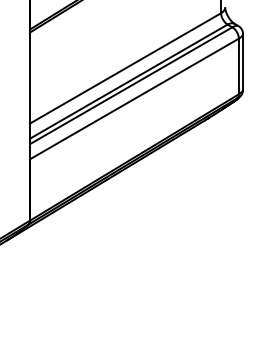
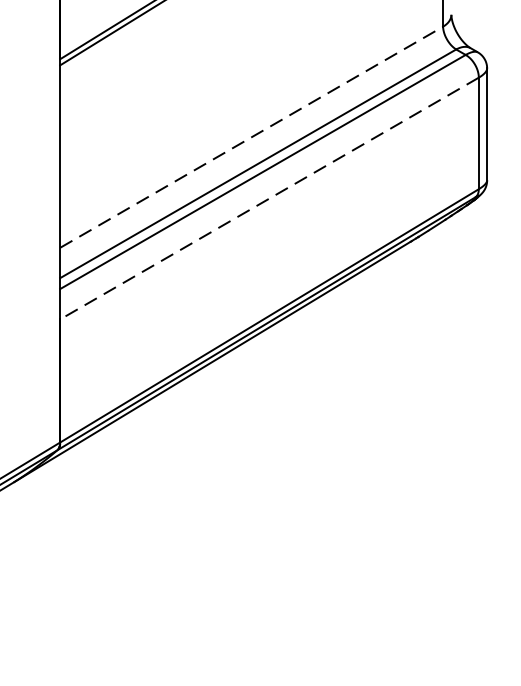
line: (126, 68) -> (253, 137), solid -> dashed
line: (134, 98) -> (269, 197), solid -> dashed

